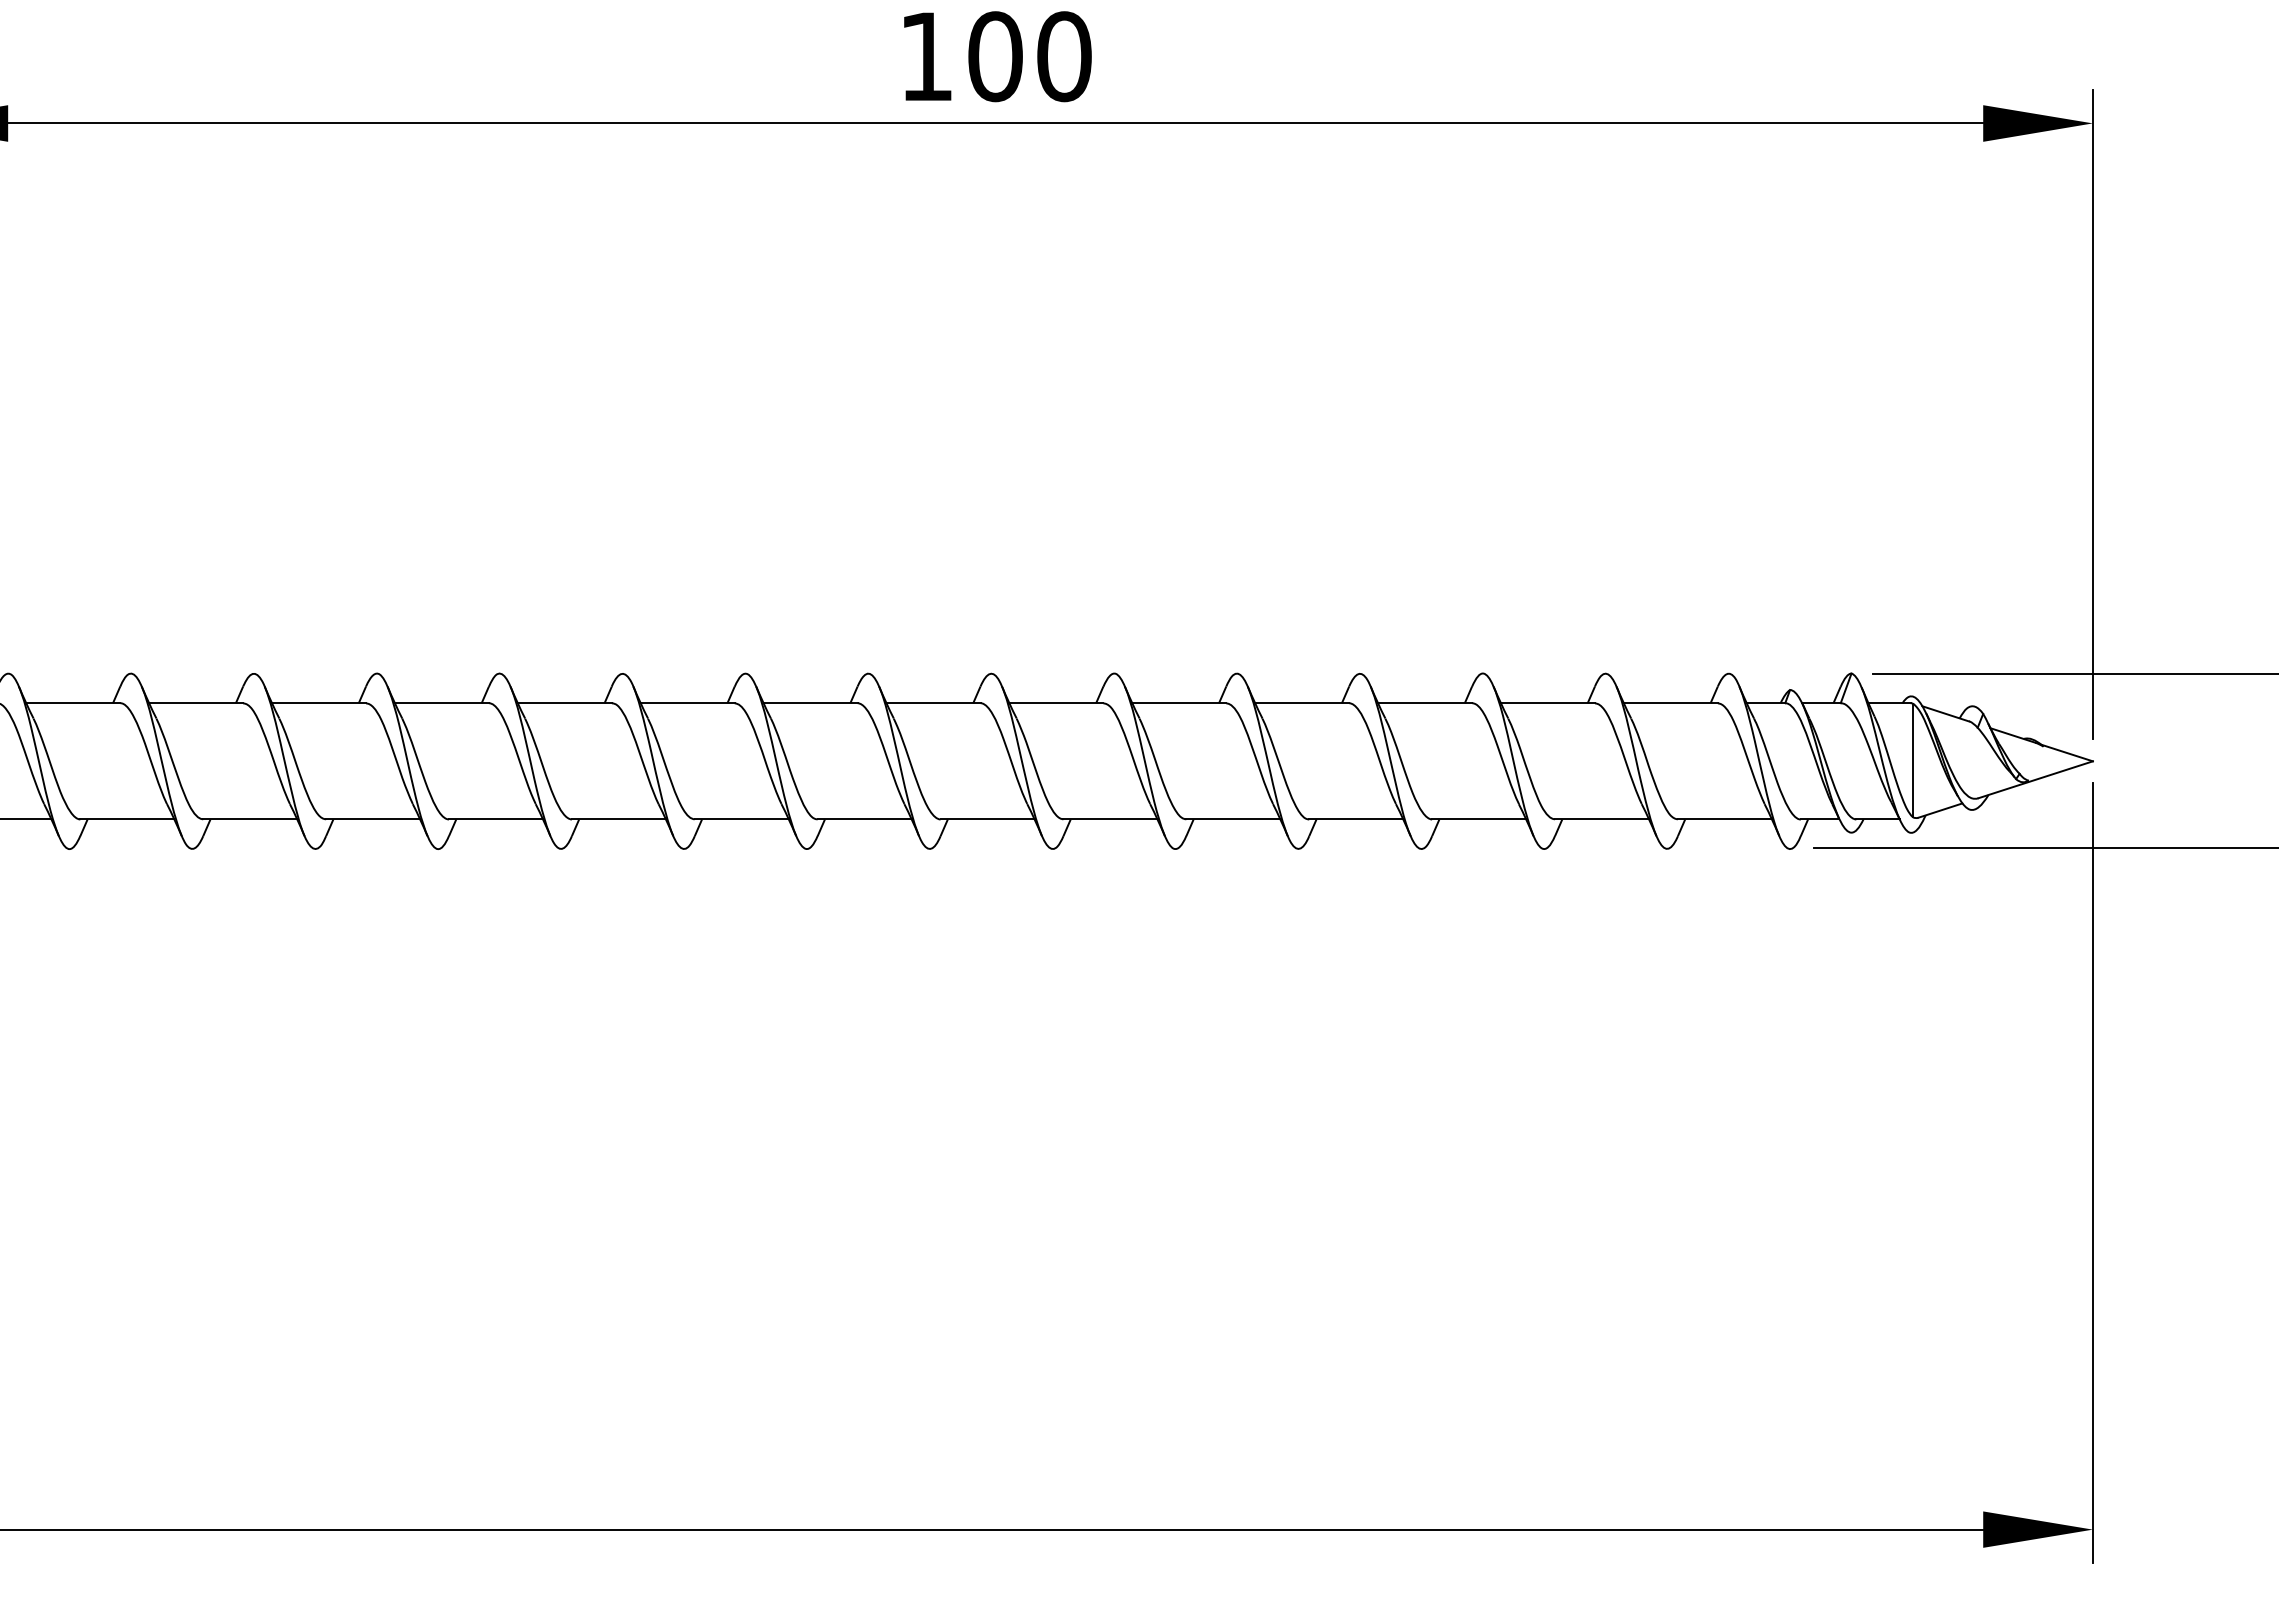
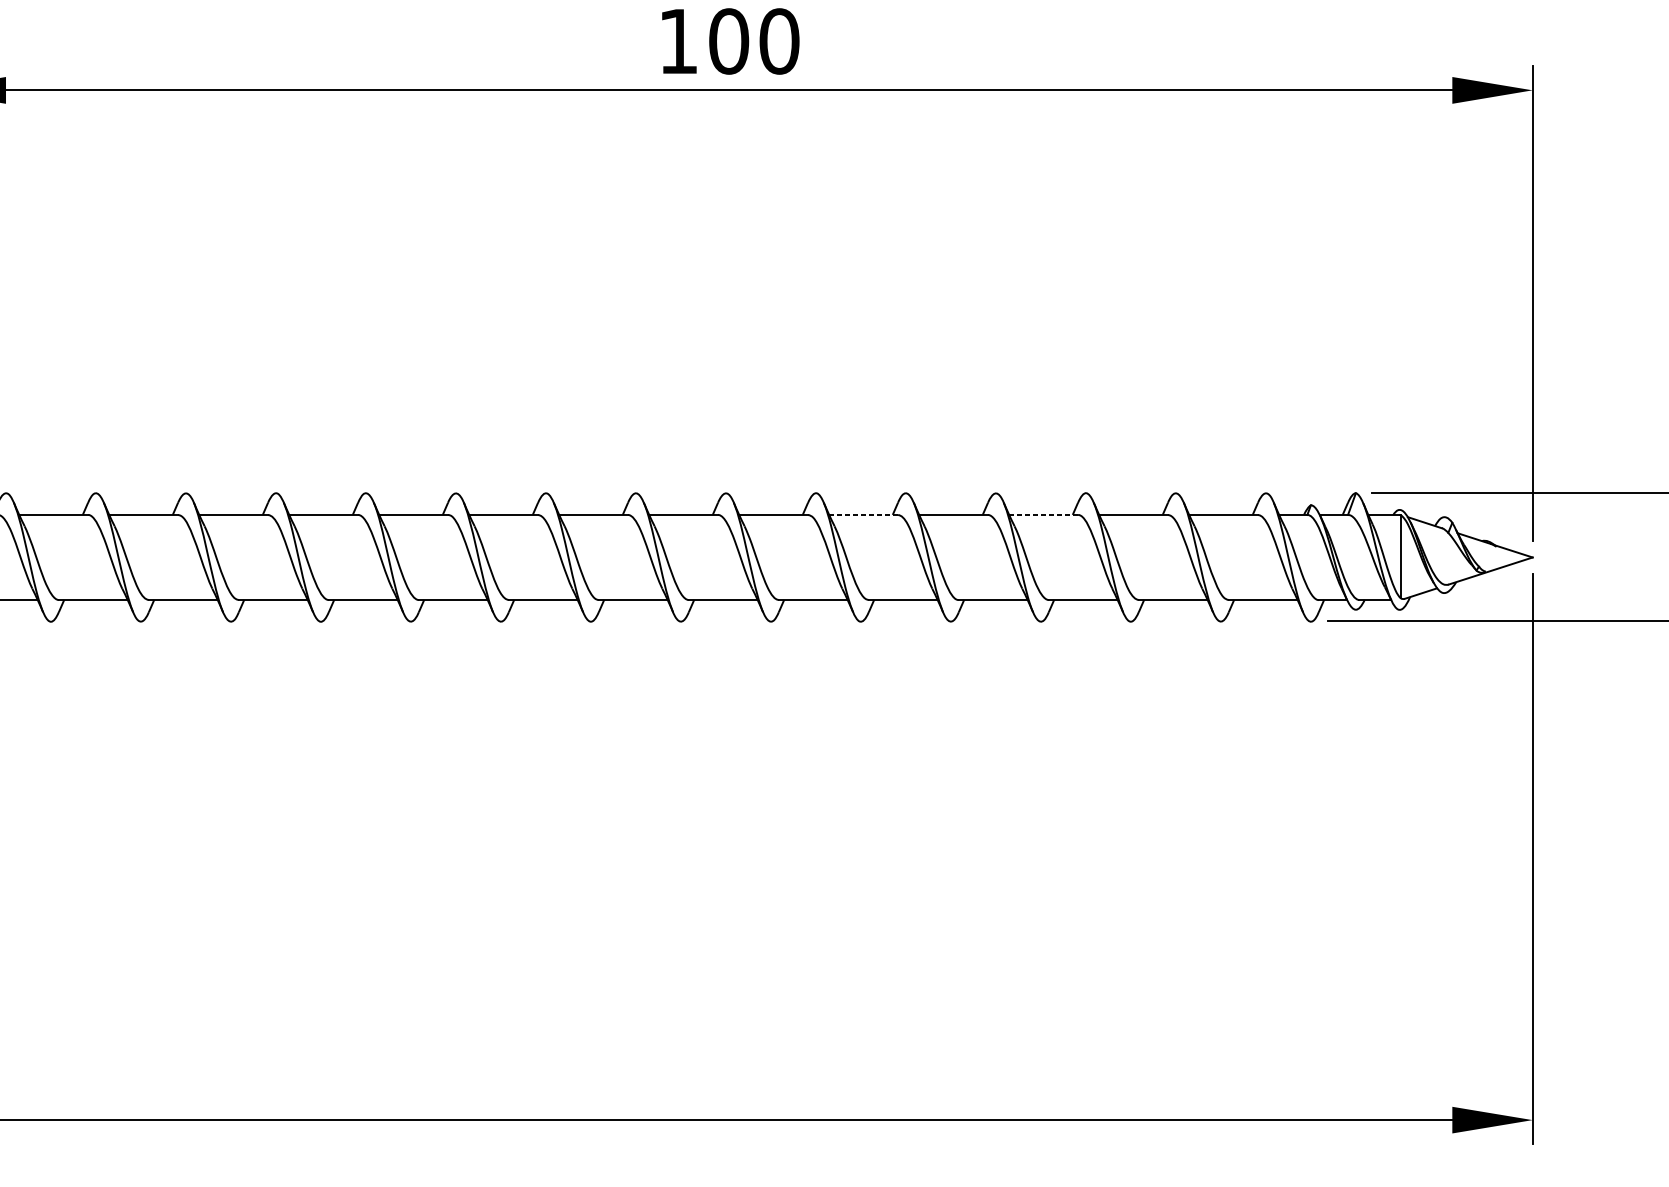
line: (1178, 703) -> (863, 515), solid -> dashed
line: (1424, 703) -> (1043, 515), solid -> dashed

